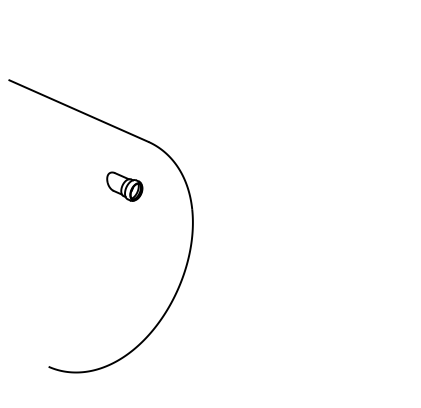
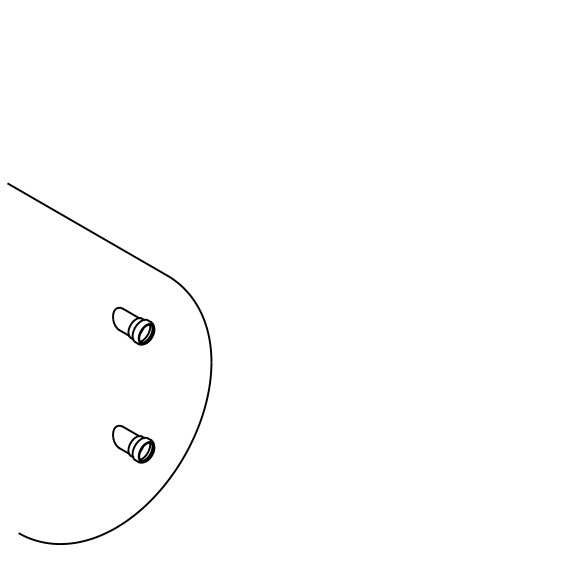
part: (135, 282) -> (133, 443), added

